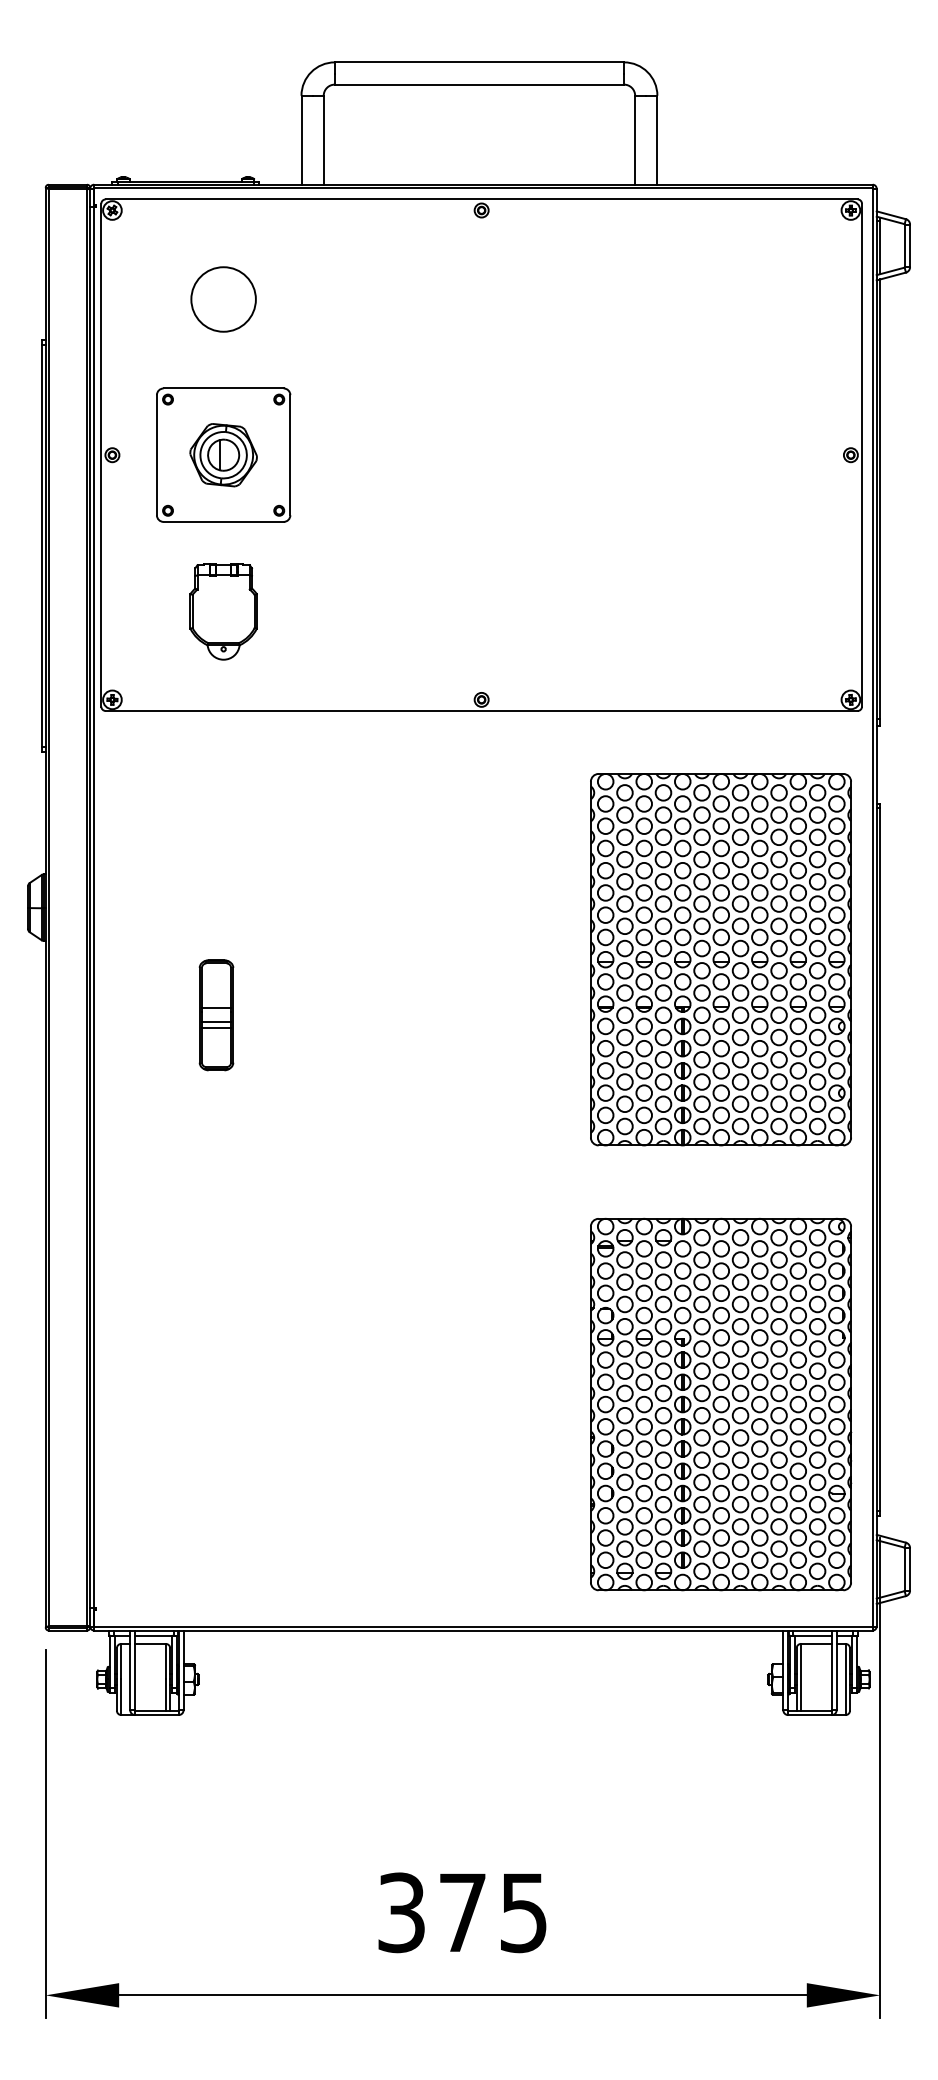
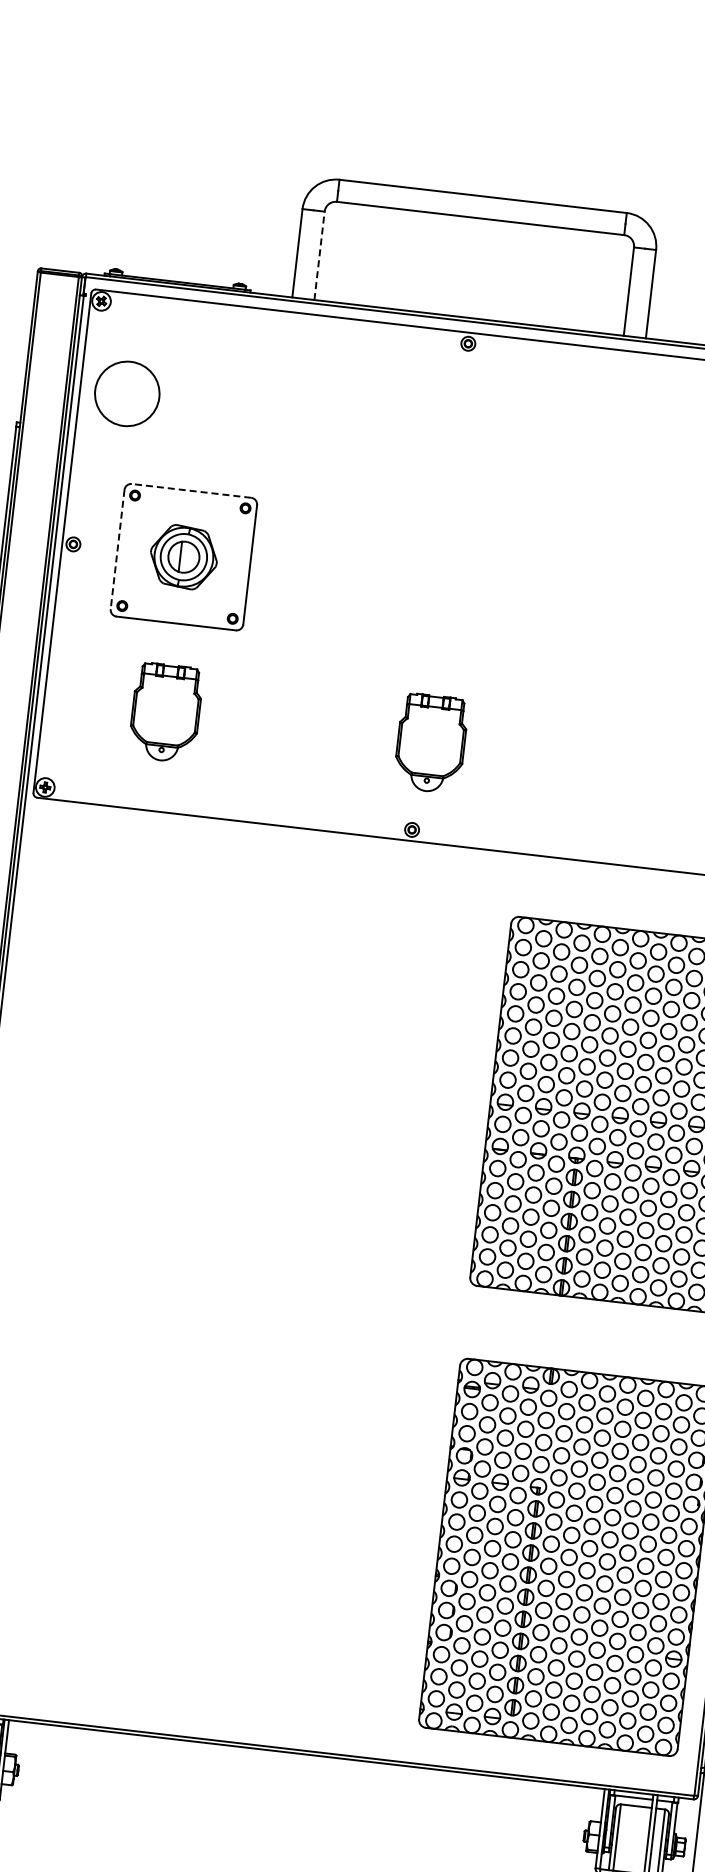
line: (323, 139) -> (319, 255), solid -> dashed
circle: (223, 299) -> (127, 393), moved
line: (223, 388) -> (191, 490), solid -> dashed
line: (156, 455) -> (117, 549), solid -> dashed
part: (490, 611) -> (431, 743), added
part: (216, 1015) -> (112, 1112), removed

